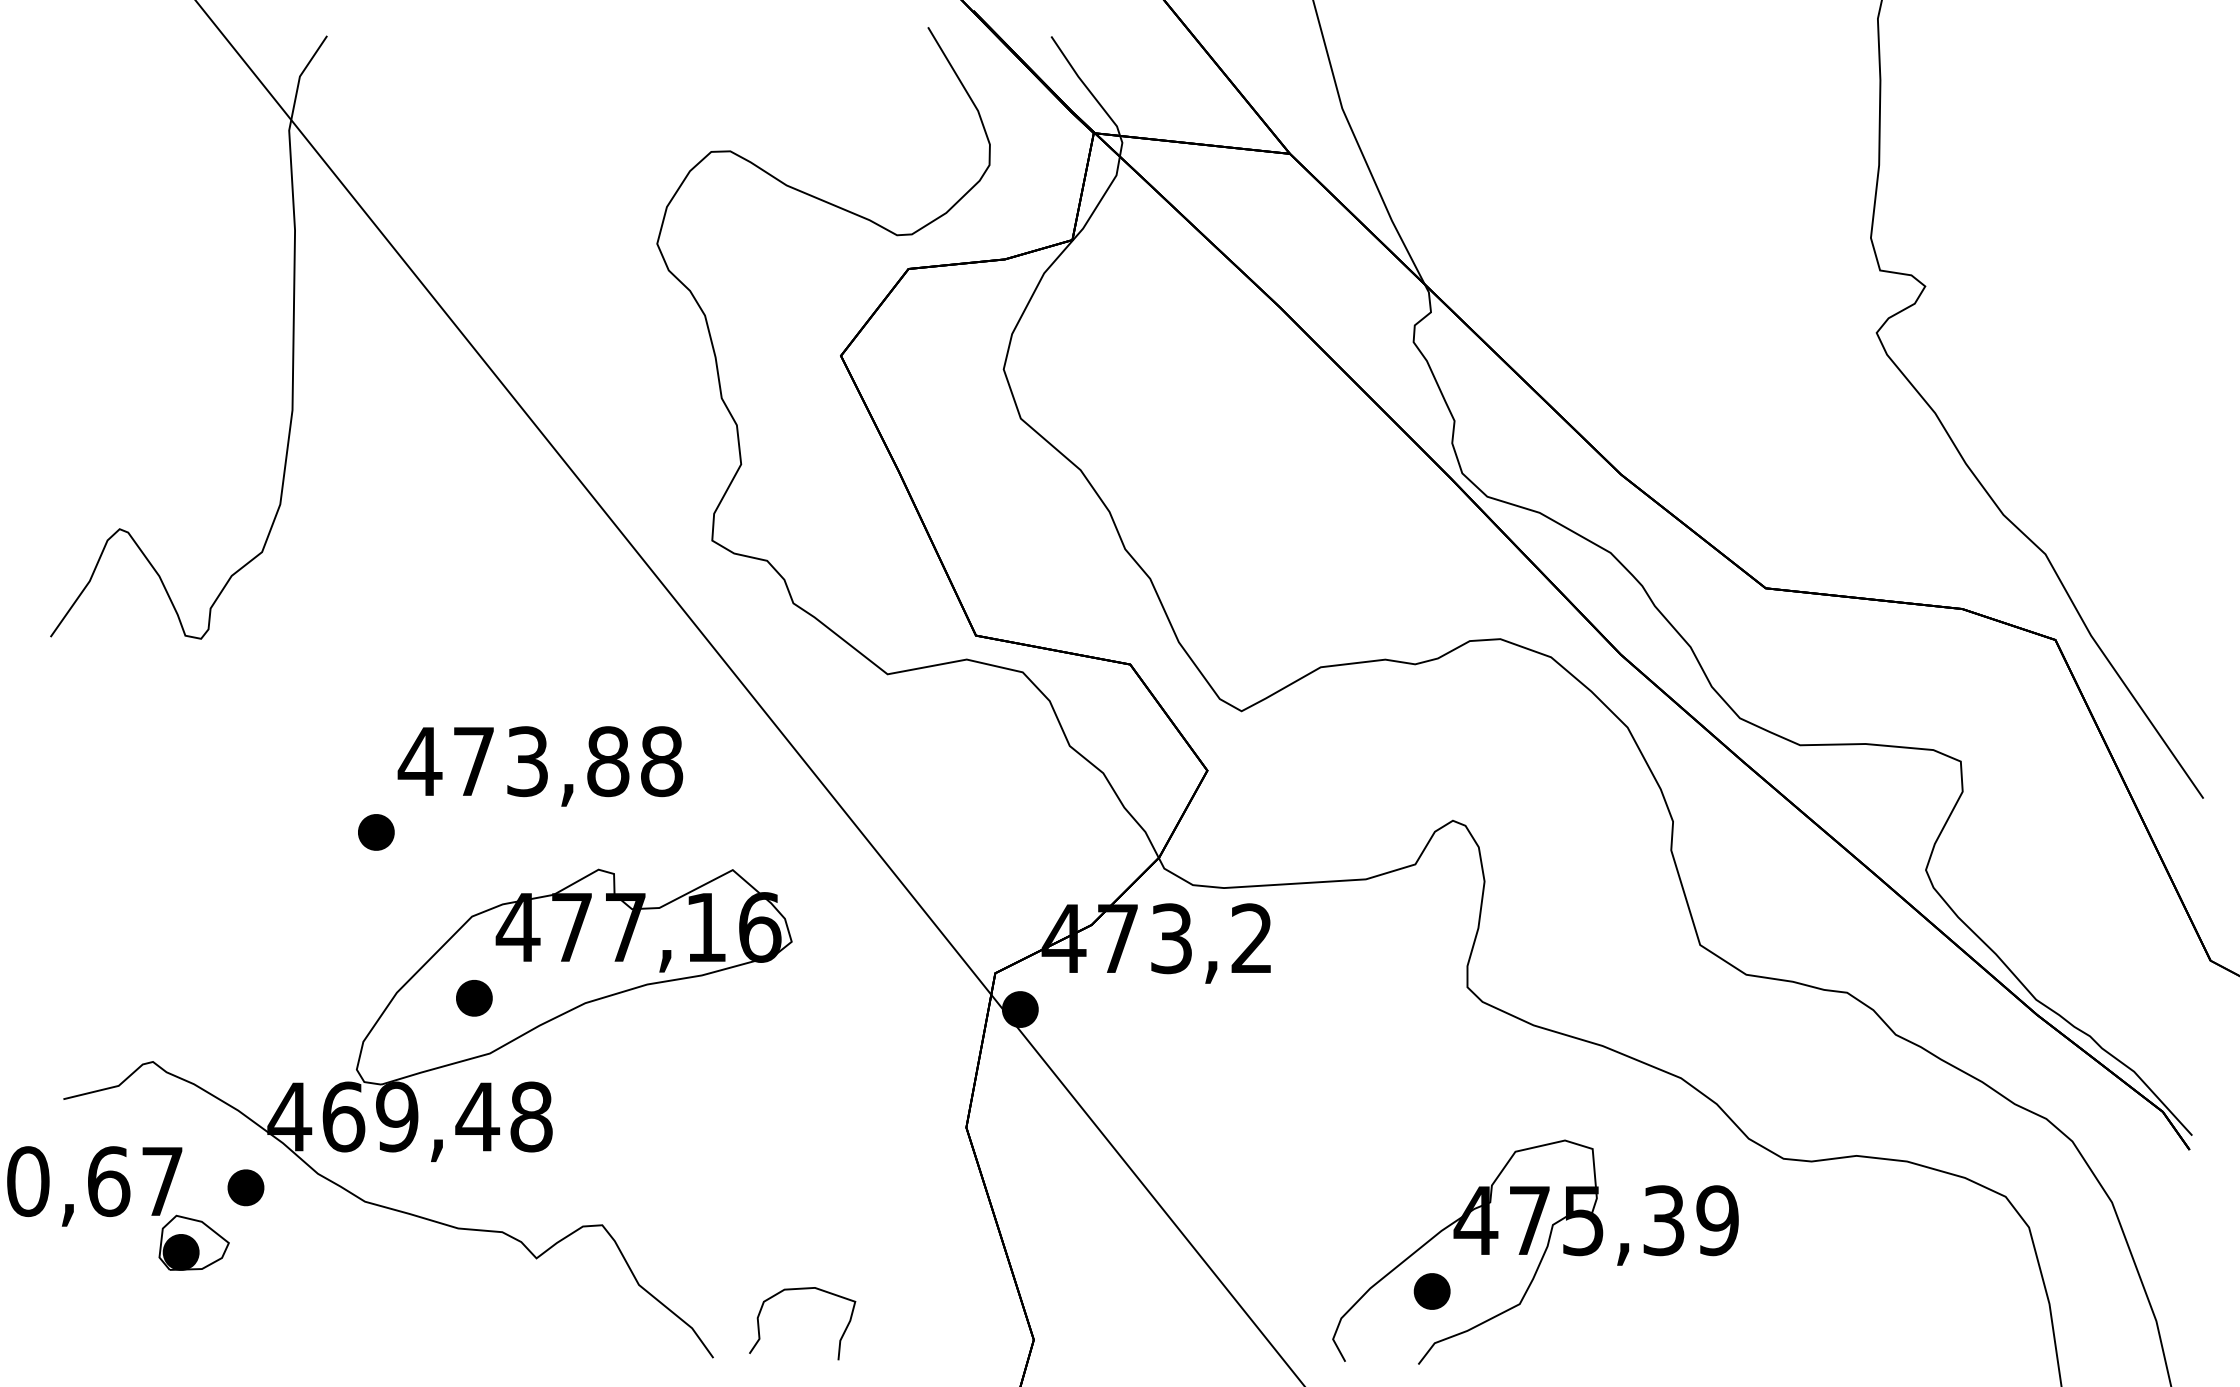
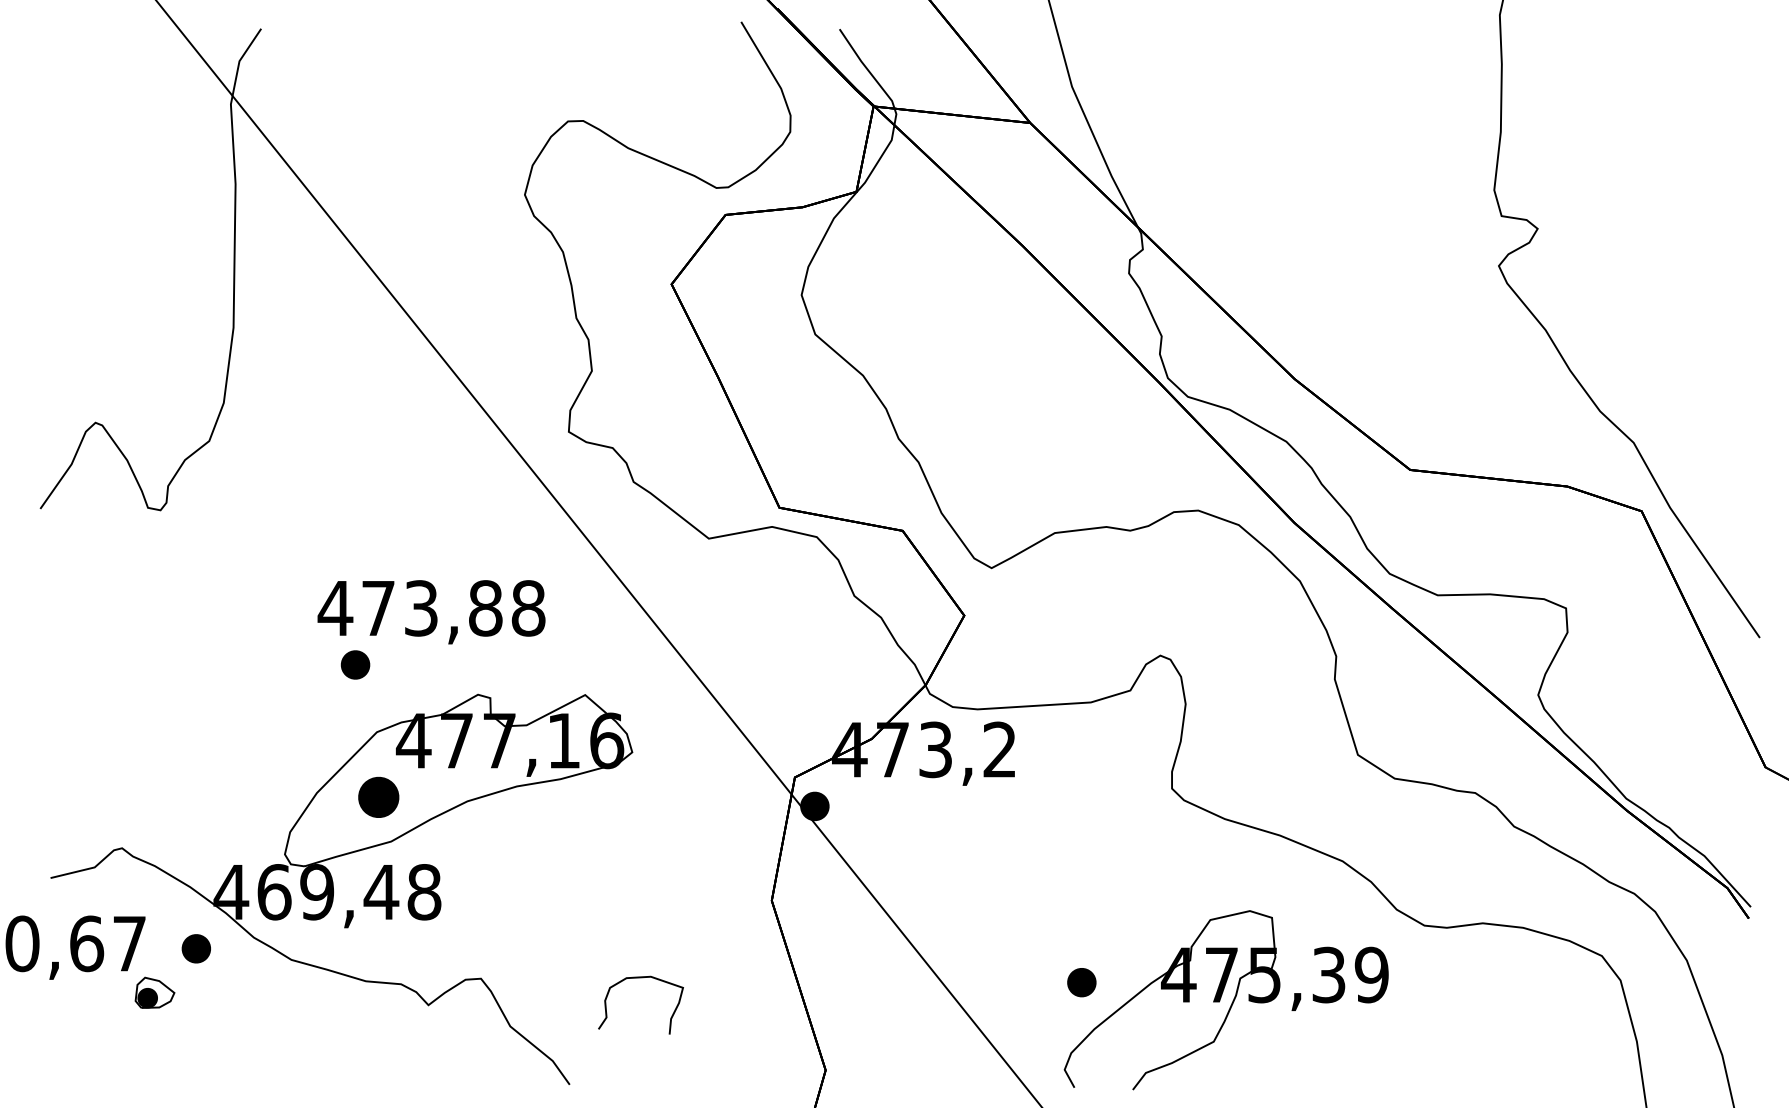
part: (376, 831) -> (355, 664), moved
part: (473, 998) -> (378, 797), size x1.4
part: (193, 1242) -> (154, 992), size x0.7
curve: (801, 1290) -> (640, 978), moved
part: (1431, 1291) -> (1081, 982), moved

